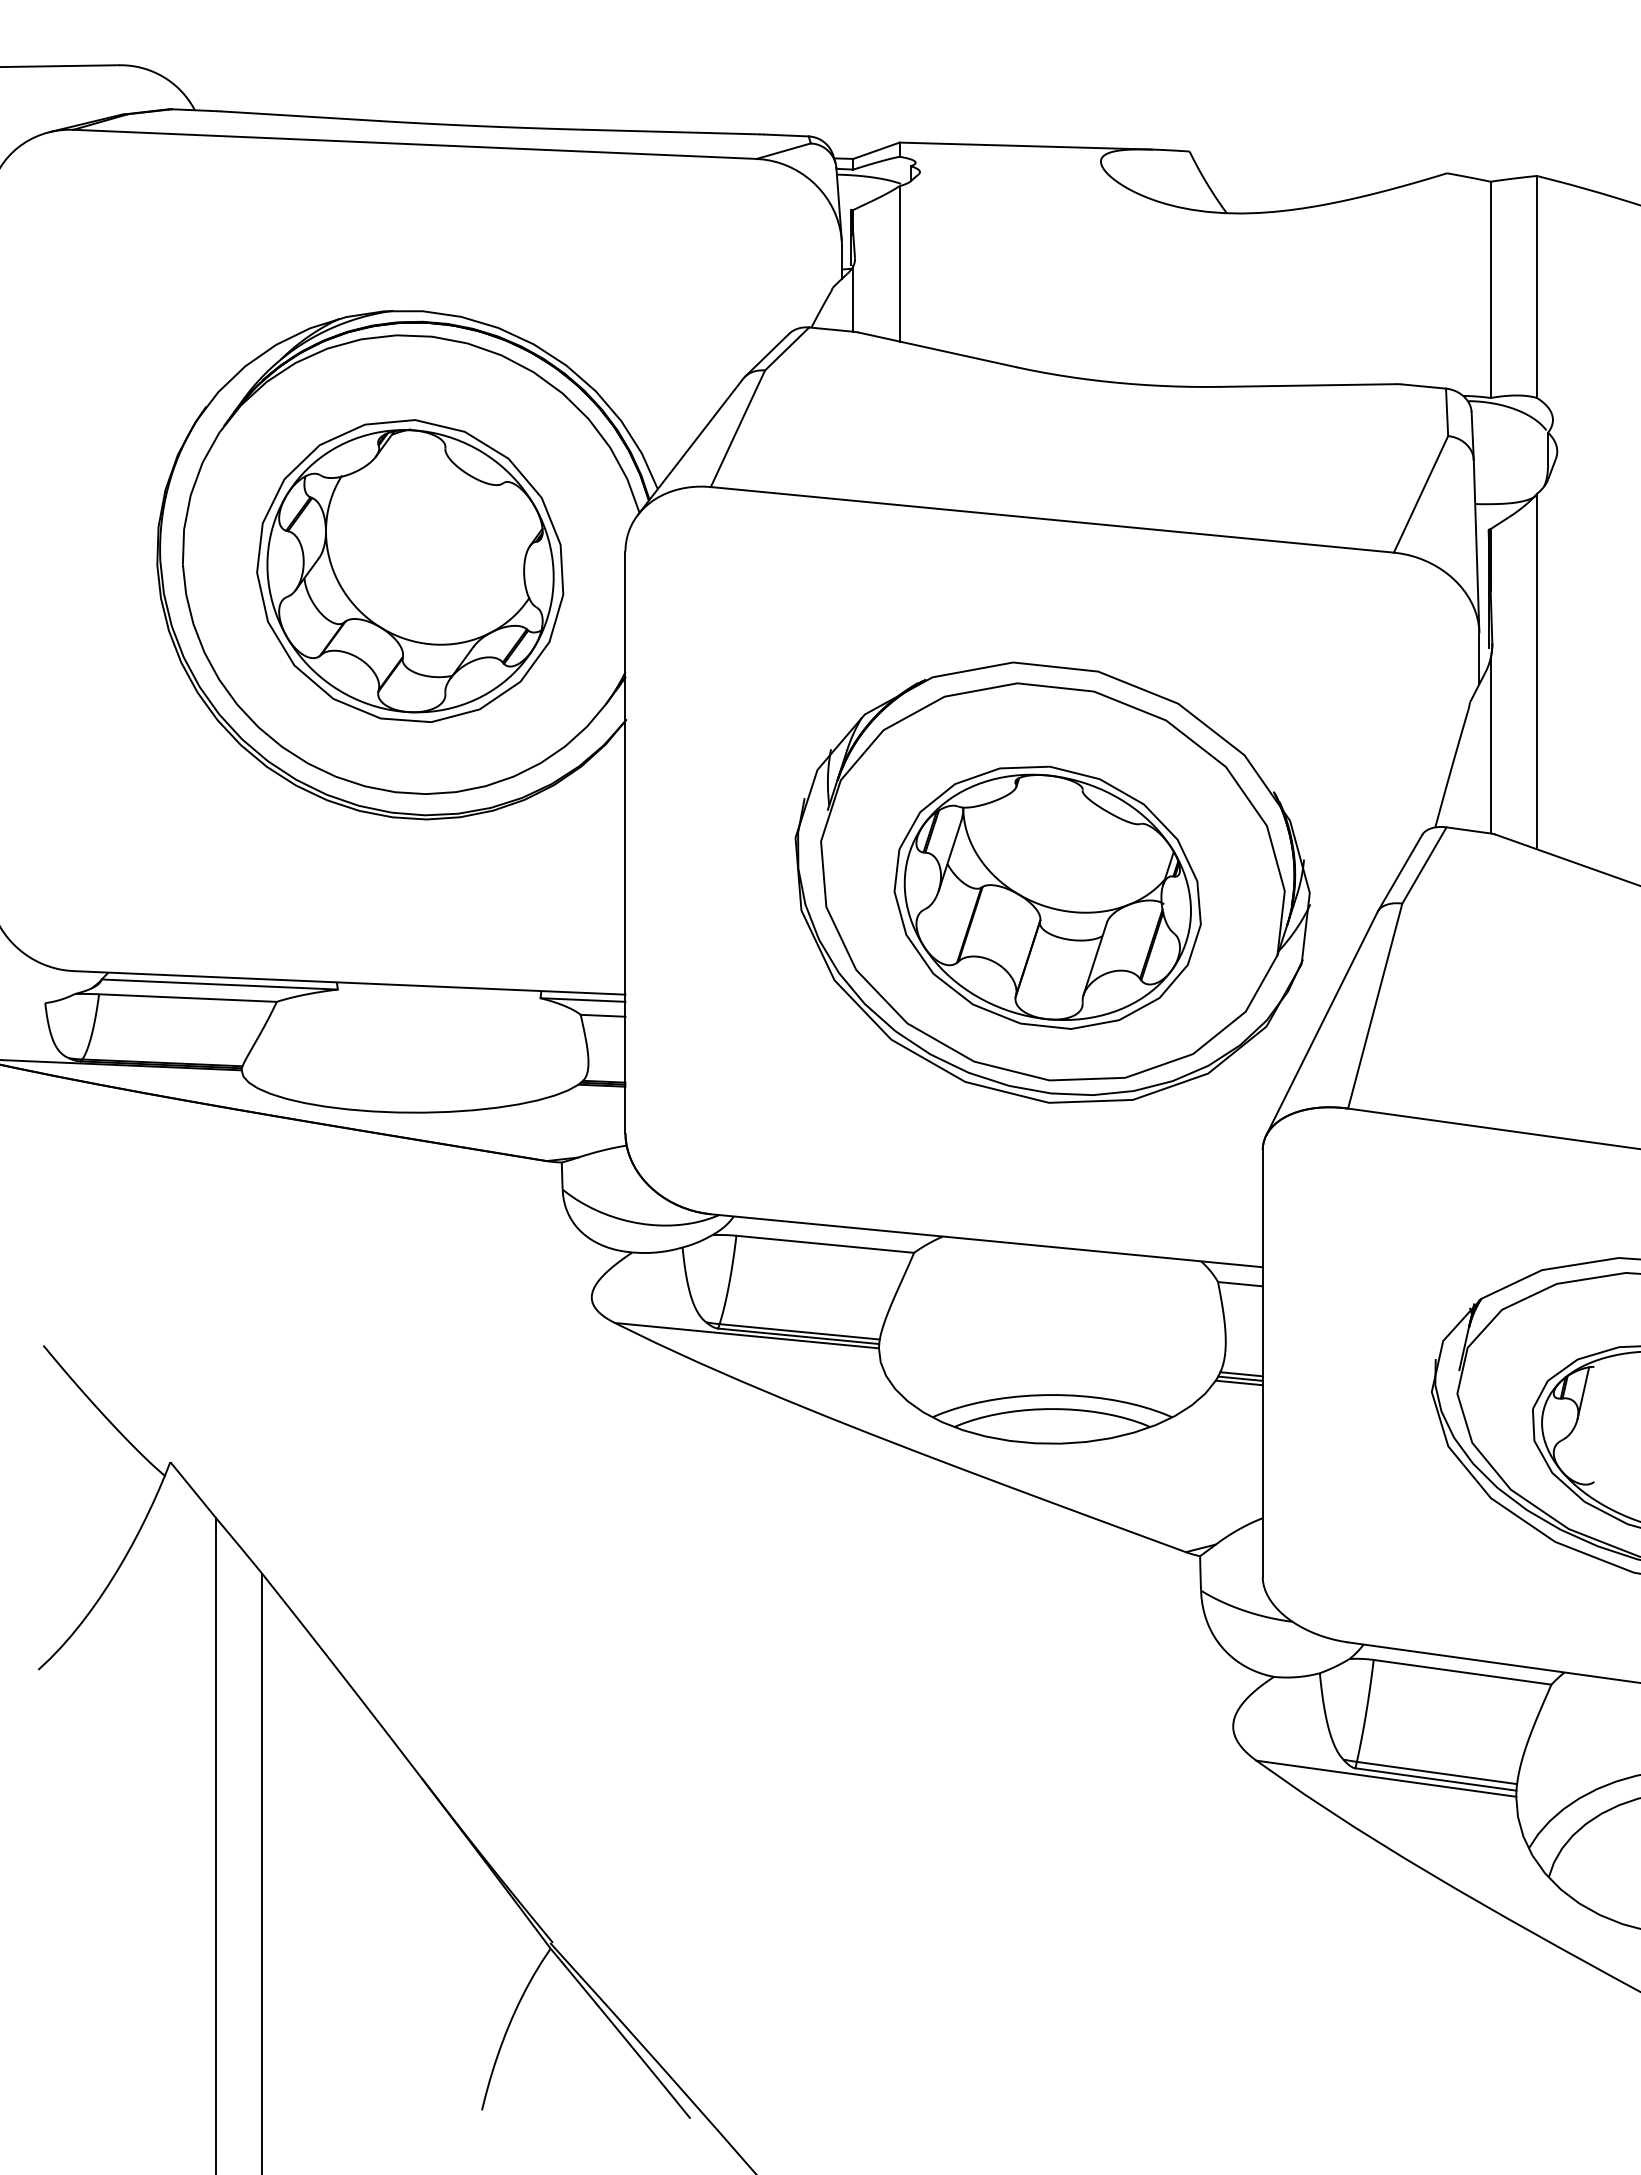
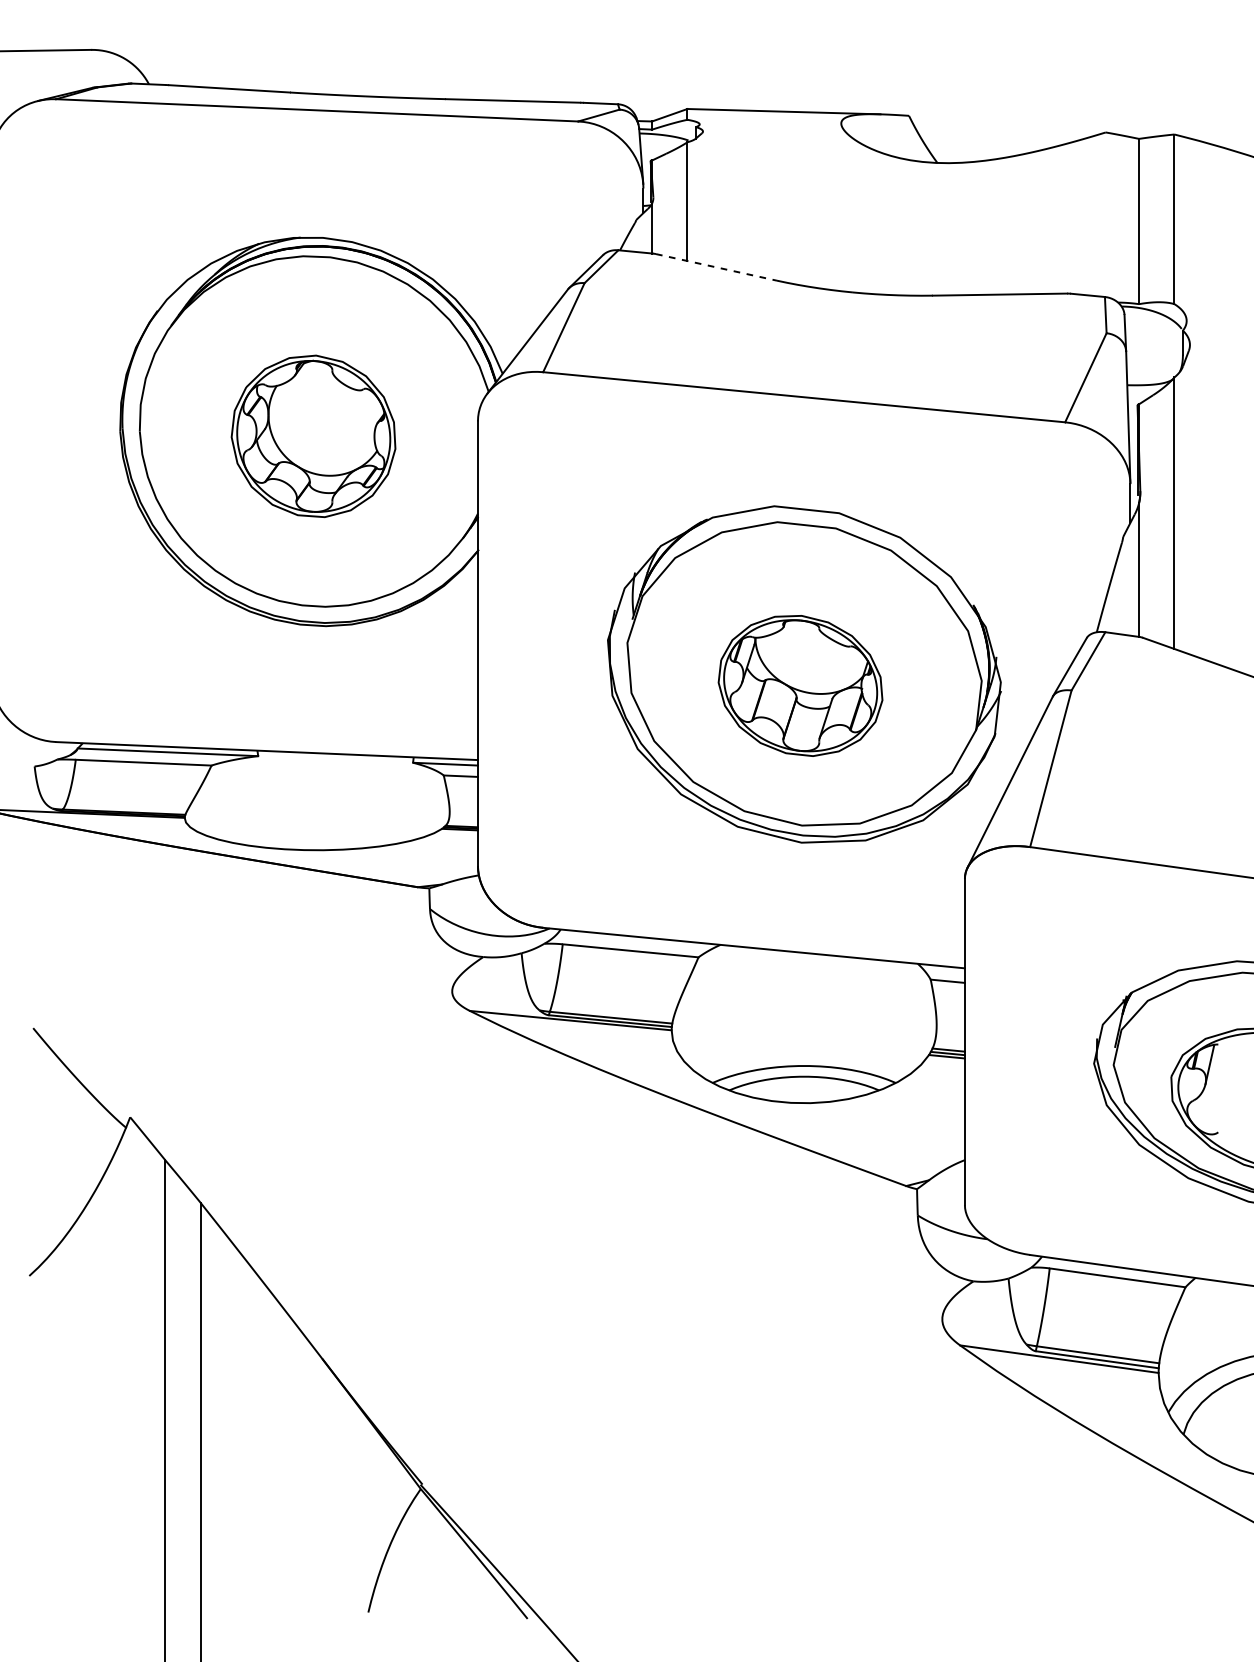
line: (938, 350) -> (717, 267), solid -> dashed
part: (410, 570) -> (313, 435), size x0.7
part: (1047, 897) -> (800, 685), size x0.7

